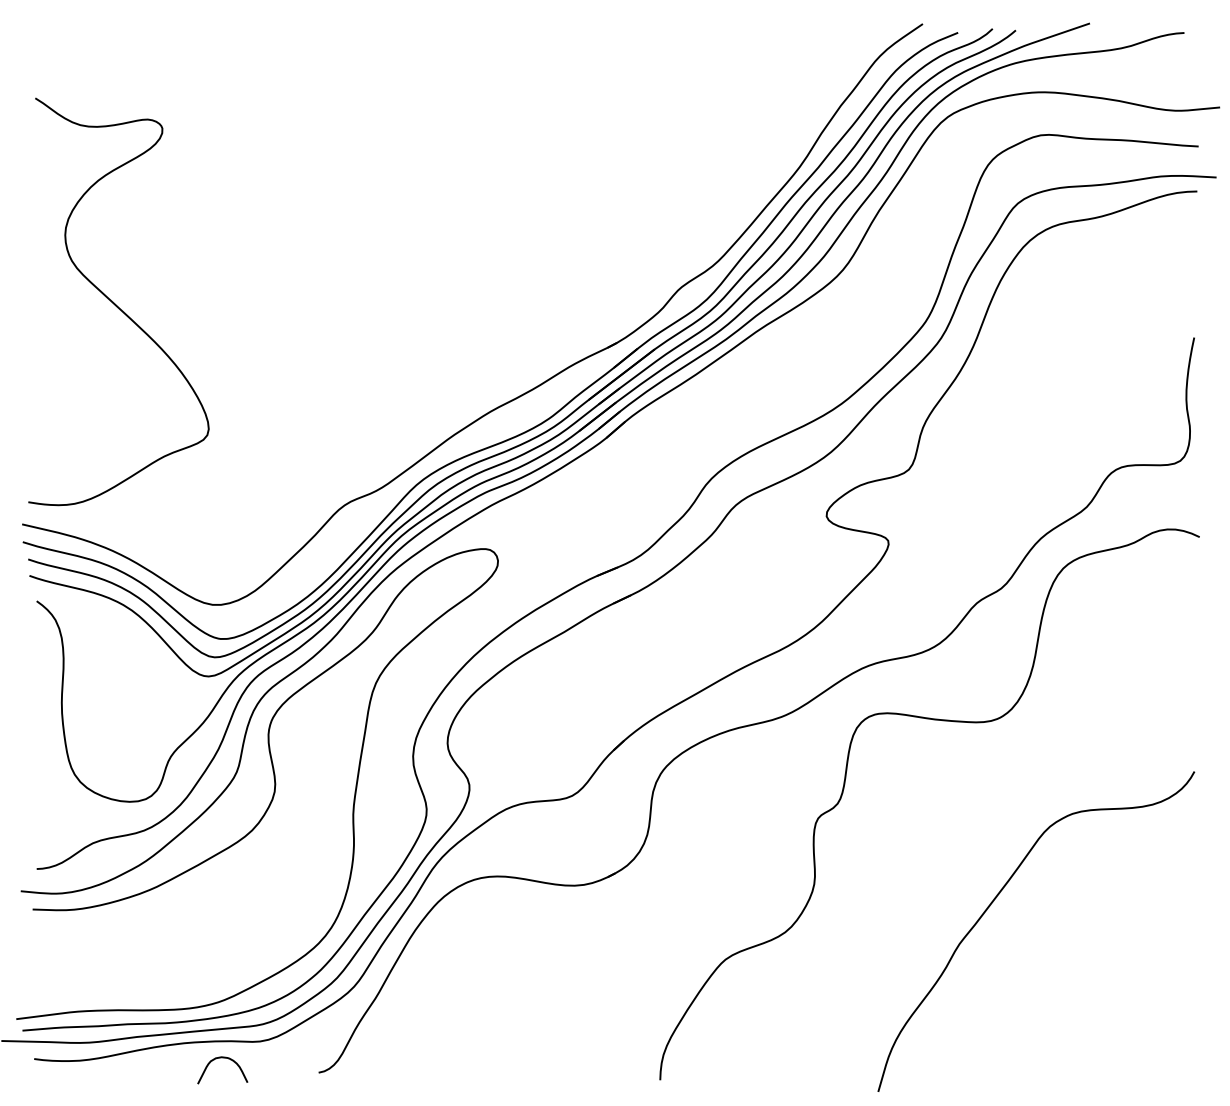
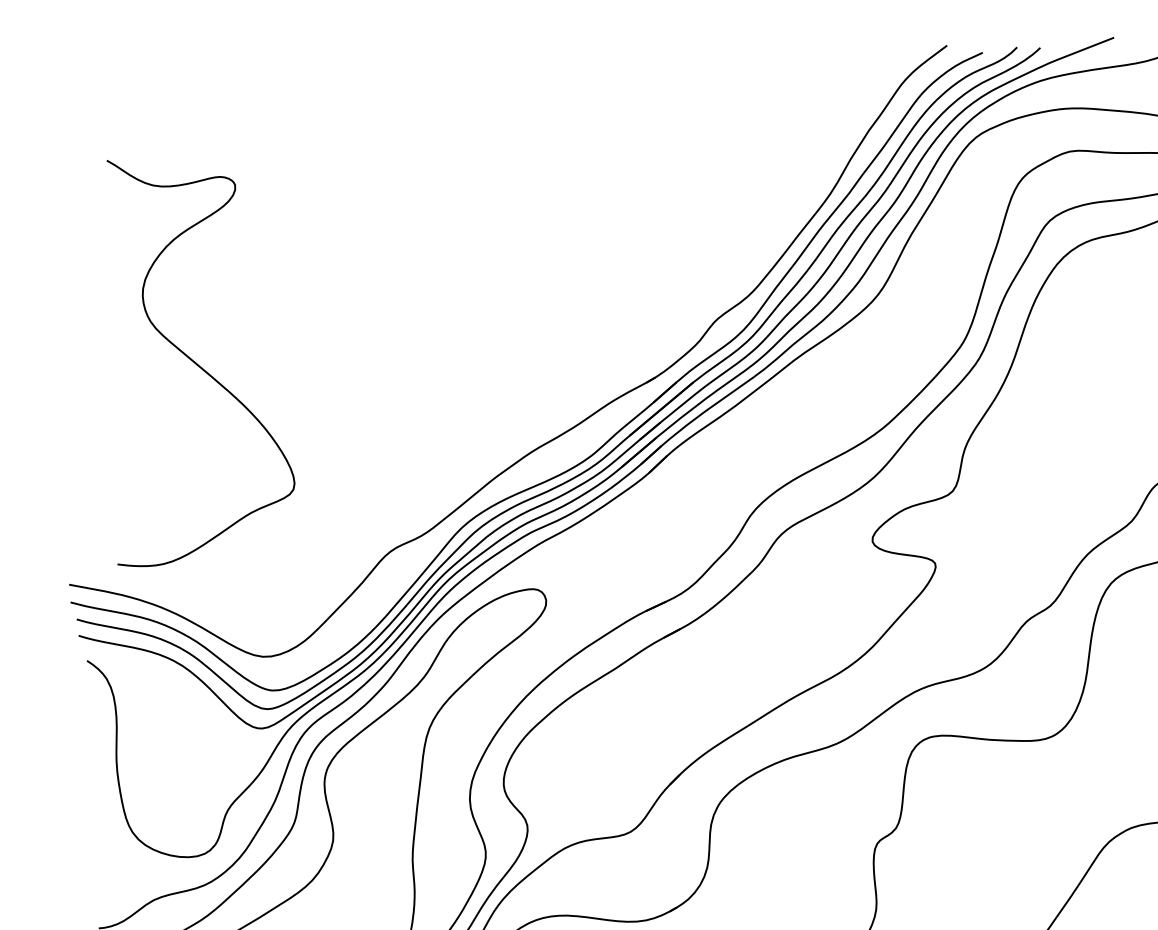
curve: (115, 303) -> (195, 362), moved

